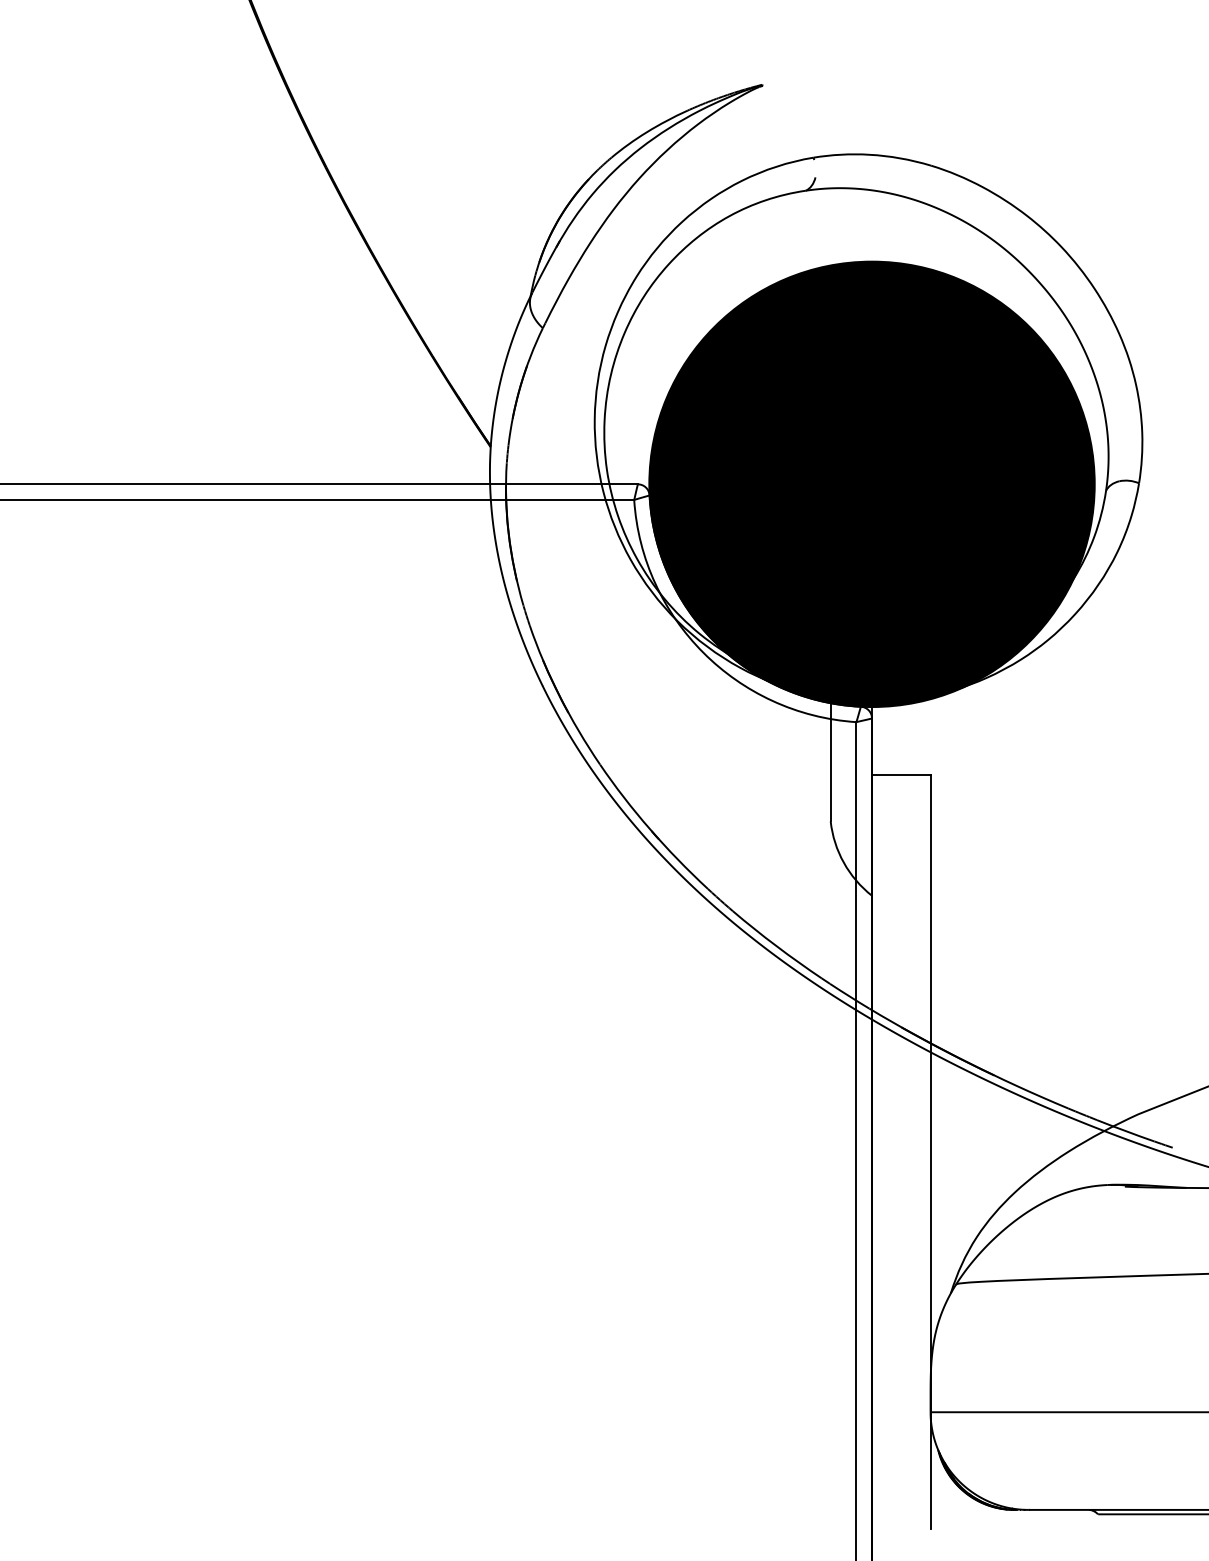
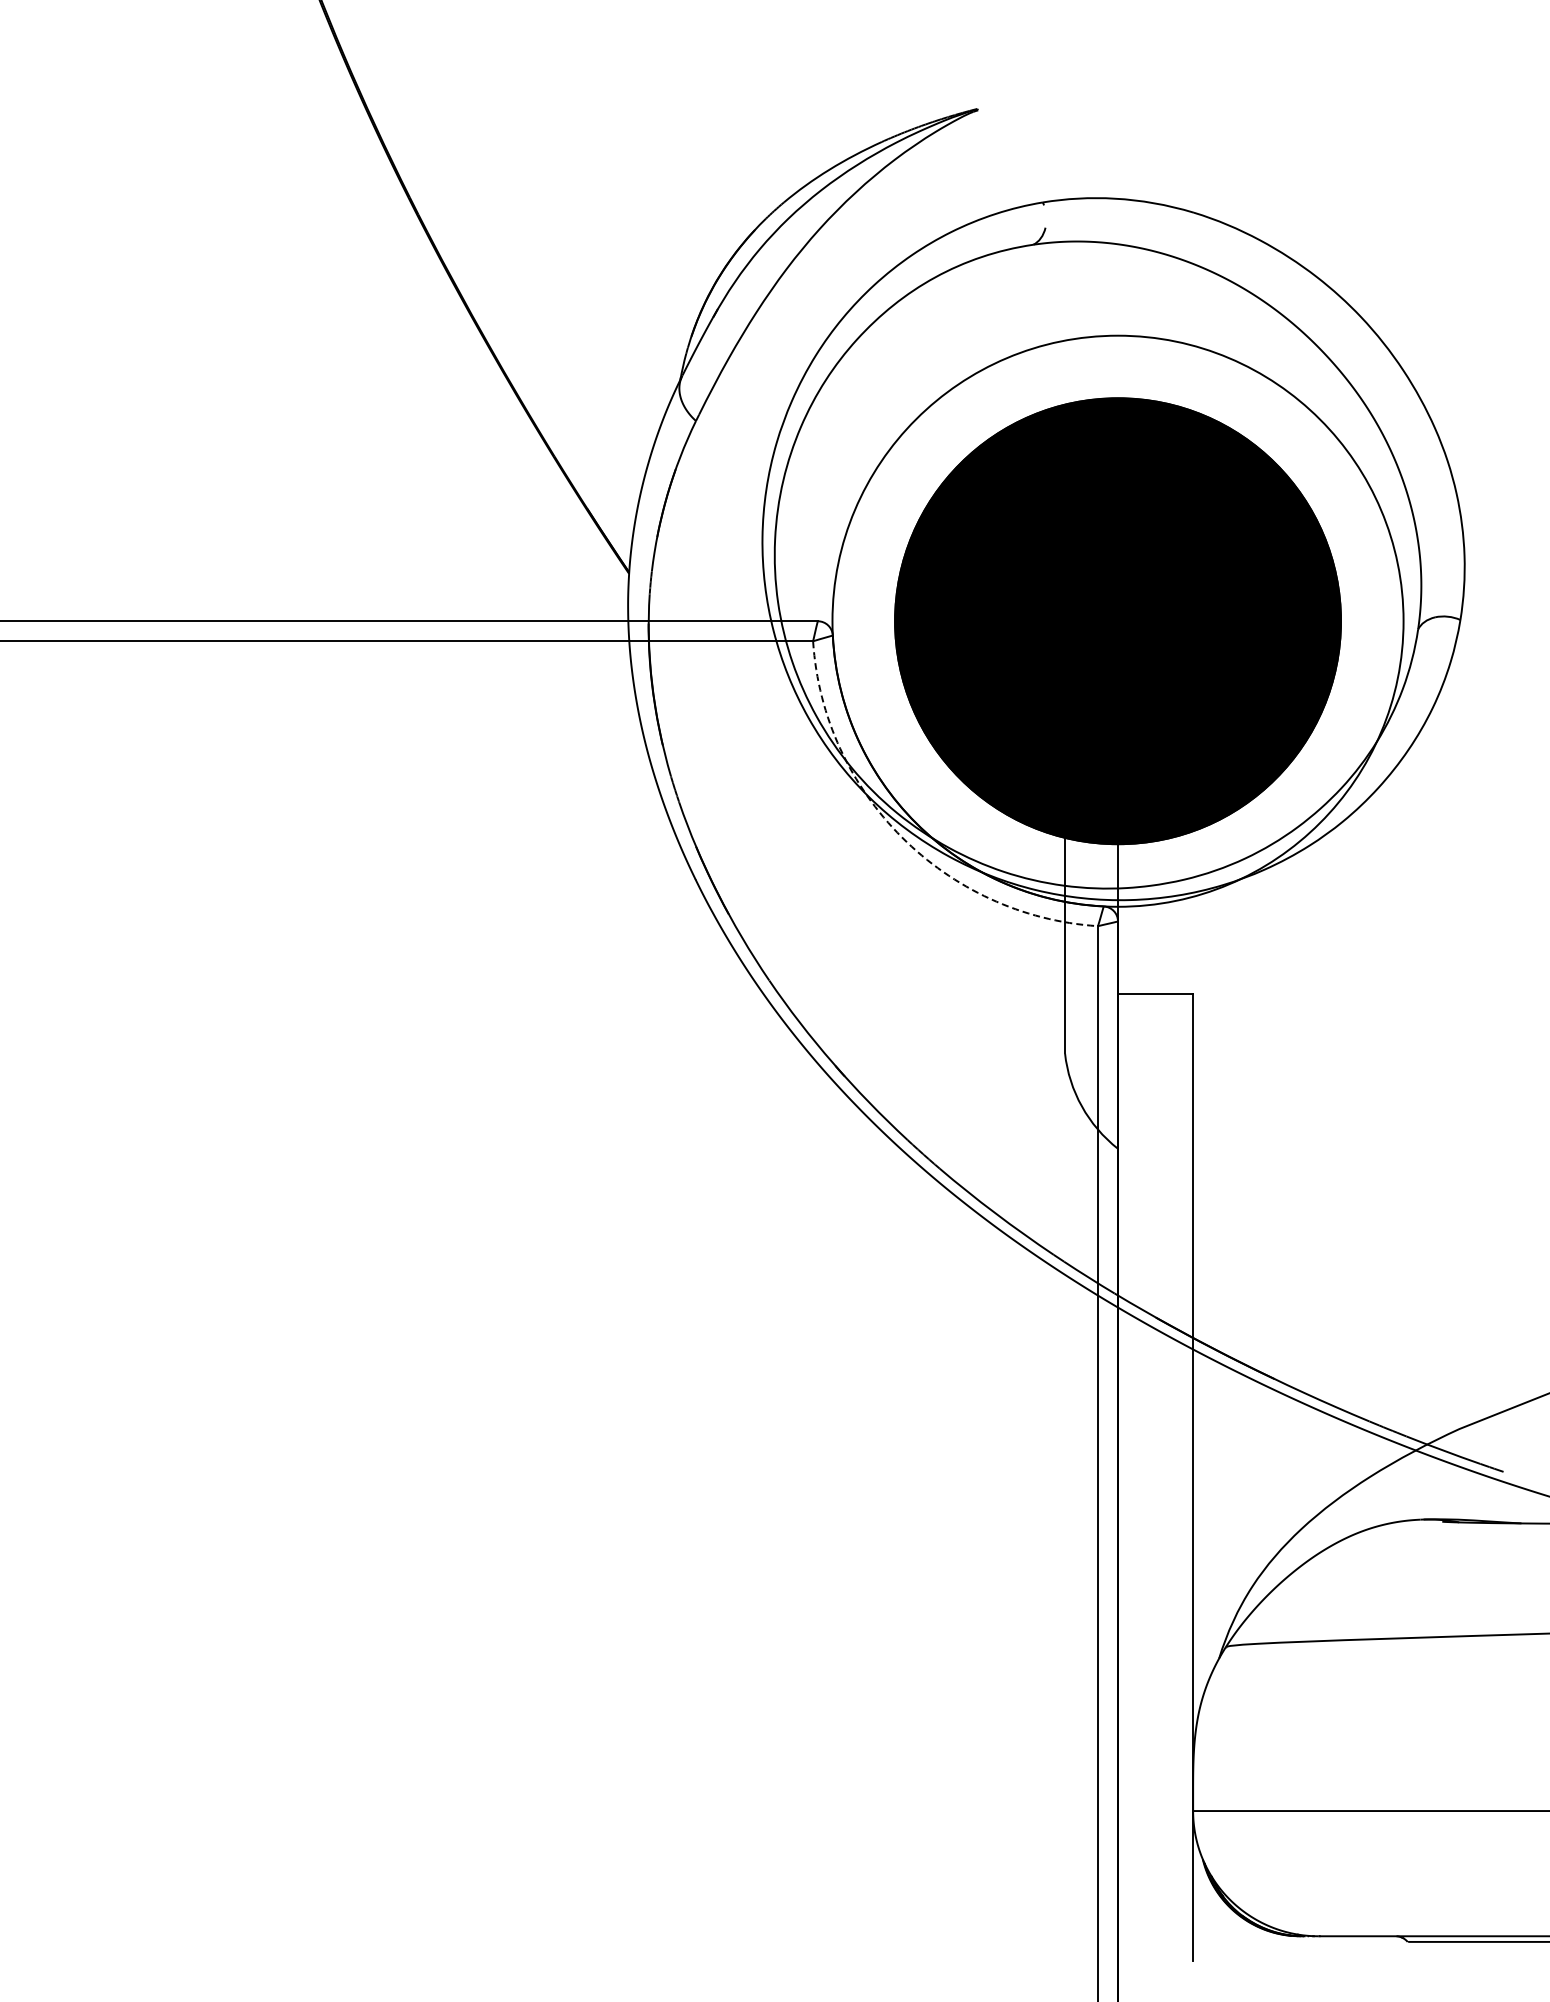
fill: (871, 483) -> (1117, 620), removed
arc: (703, 652) -> (901, 837), solid -> dashed

